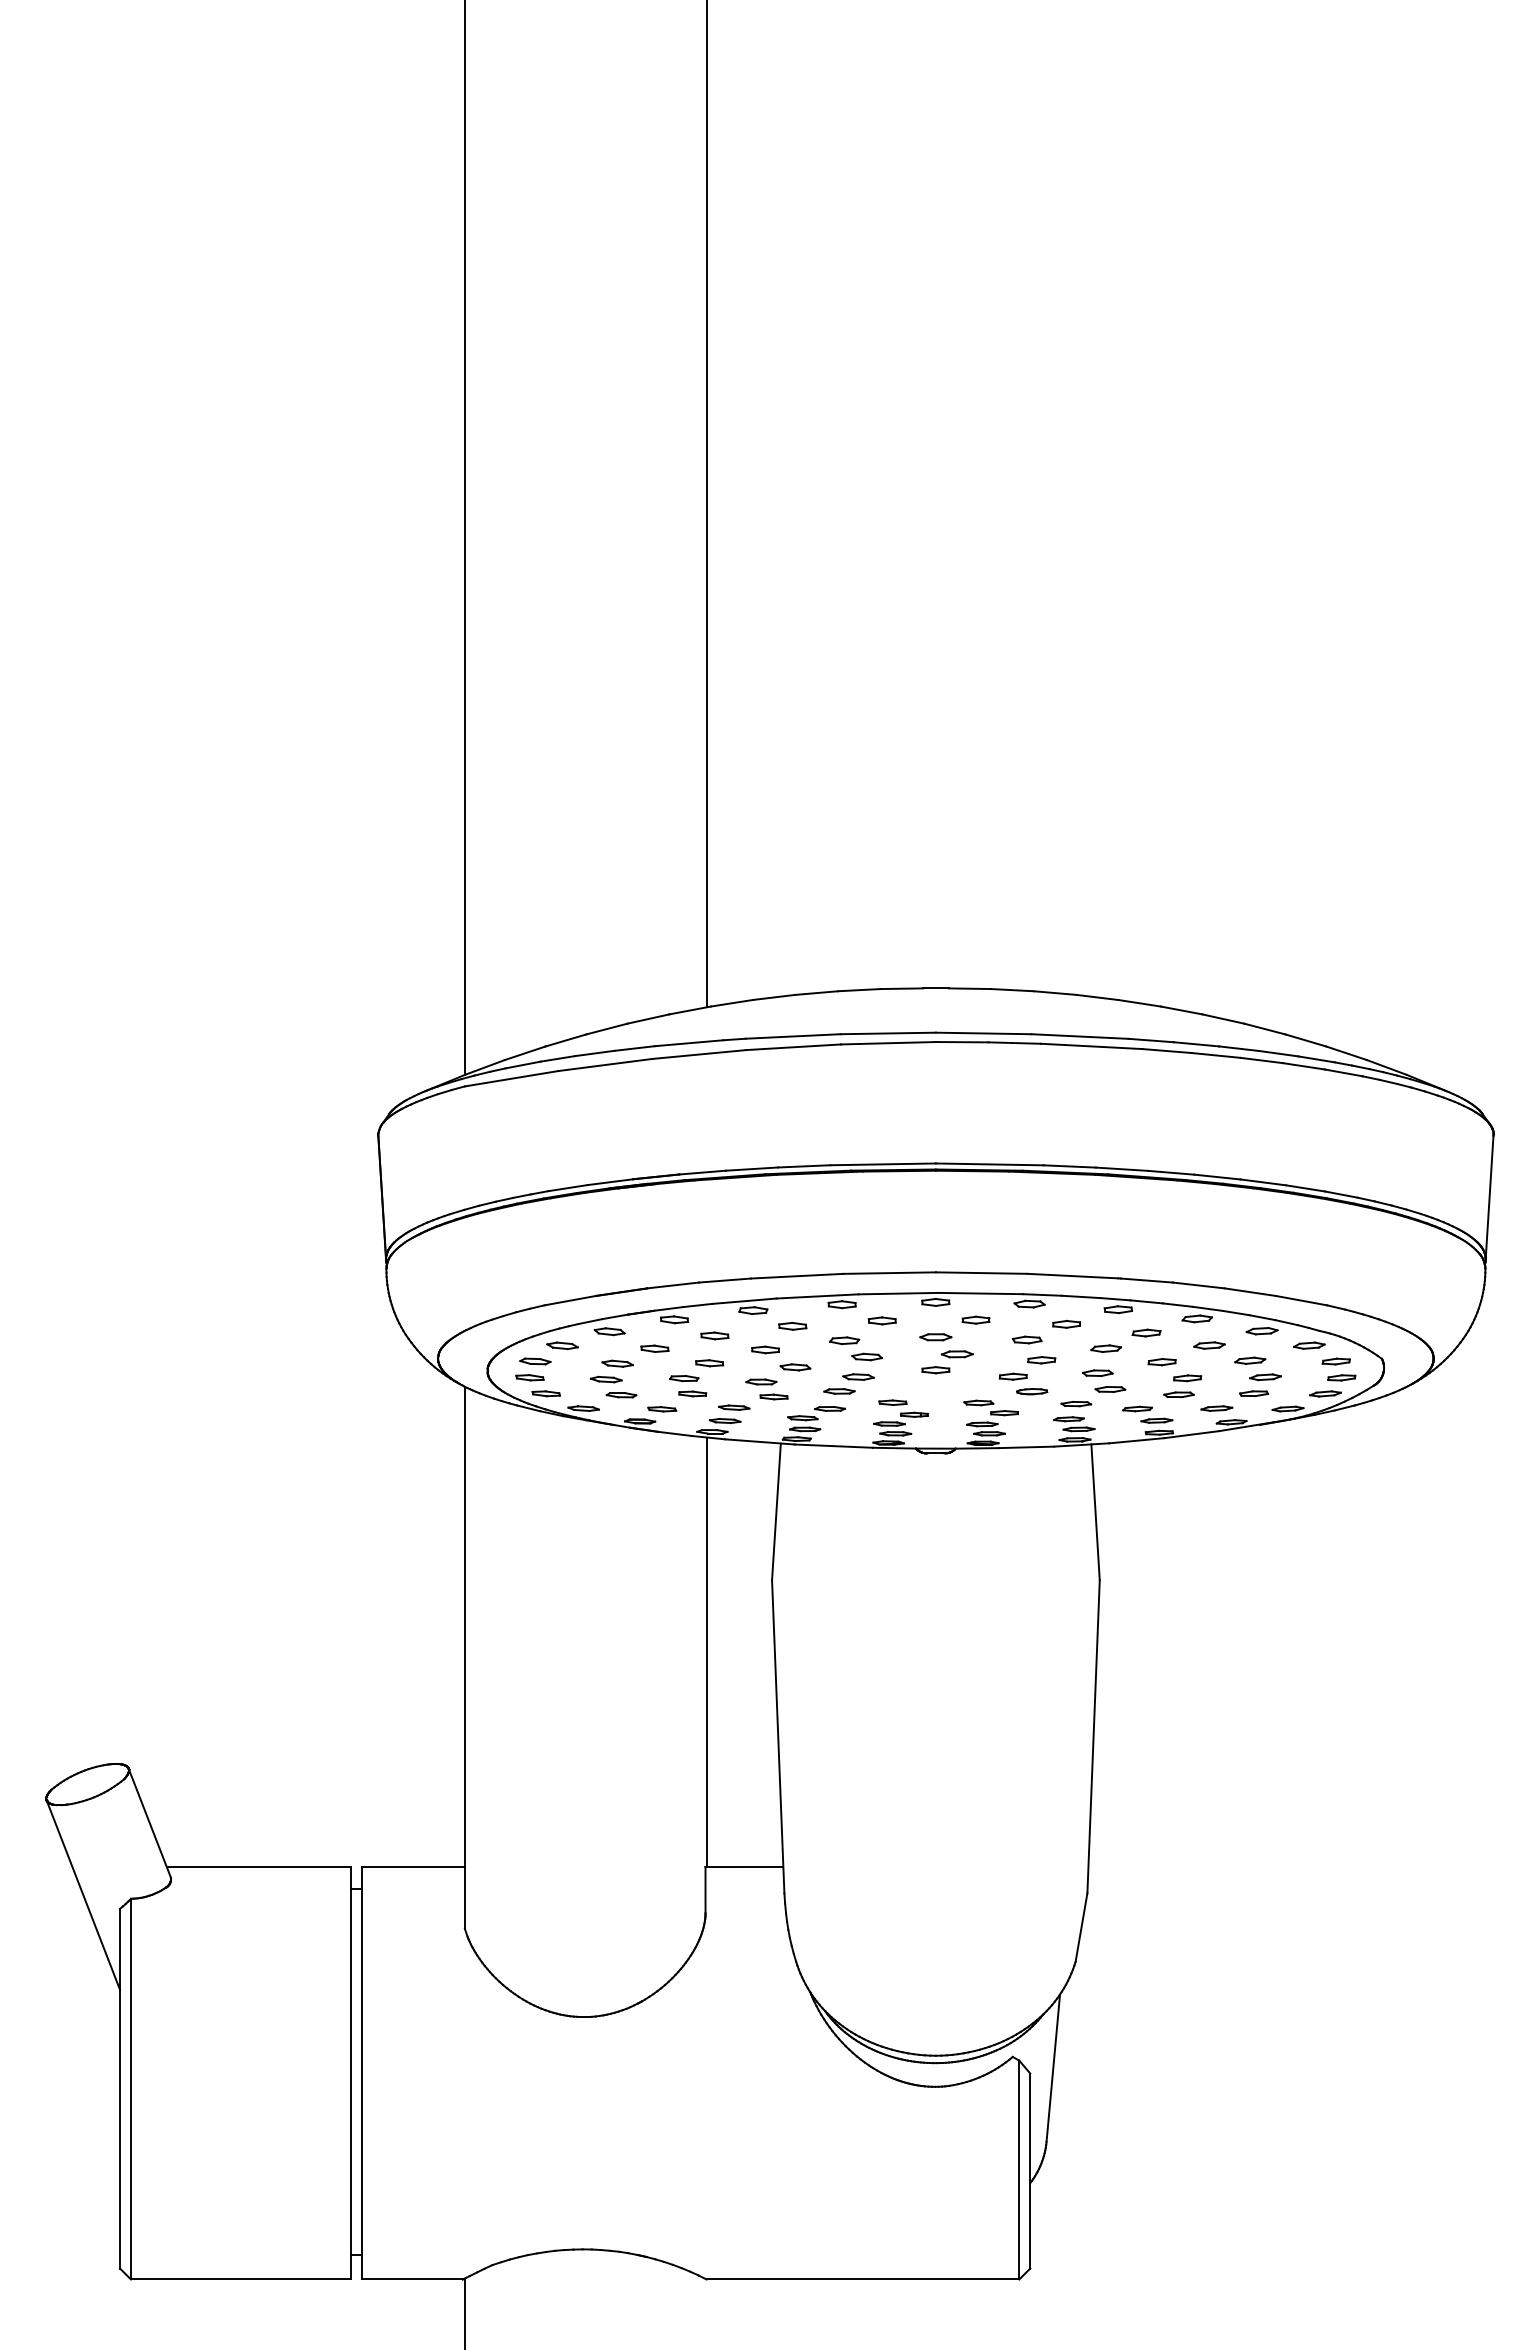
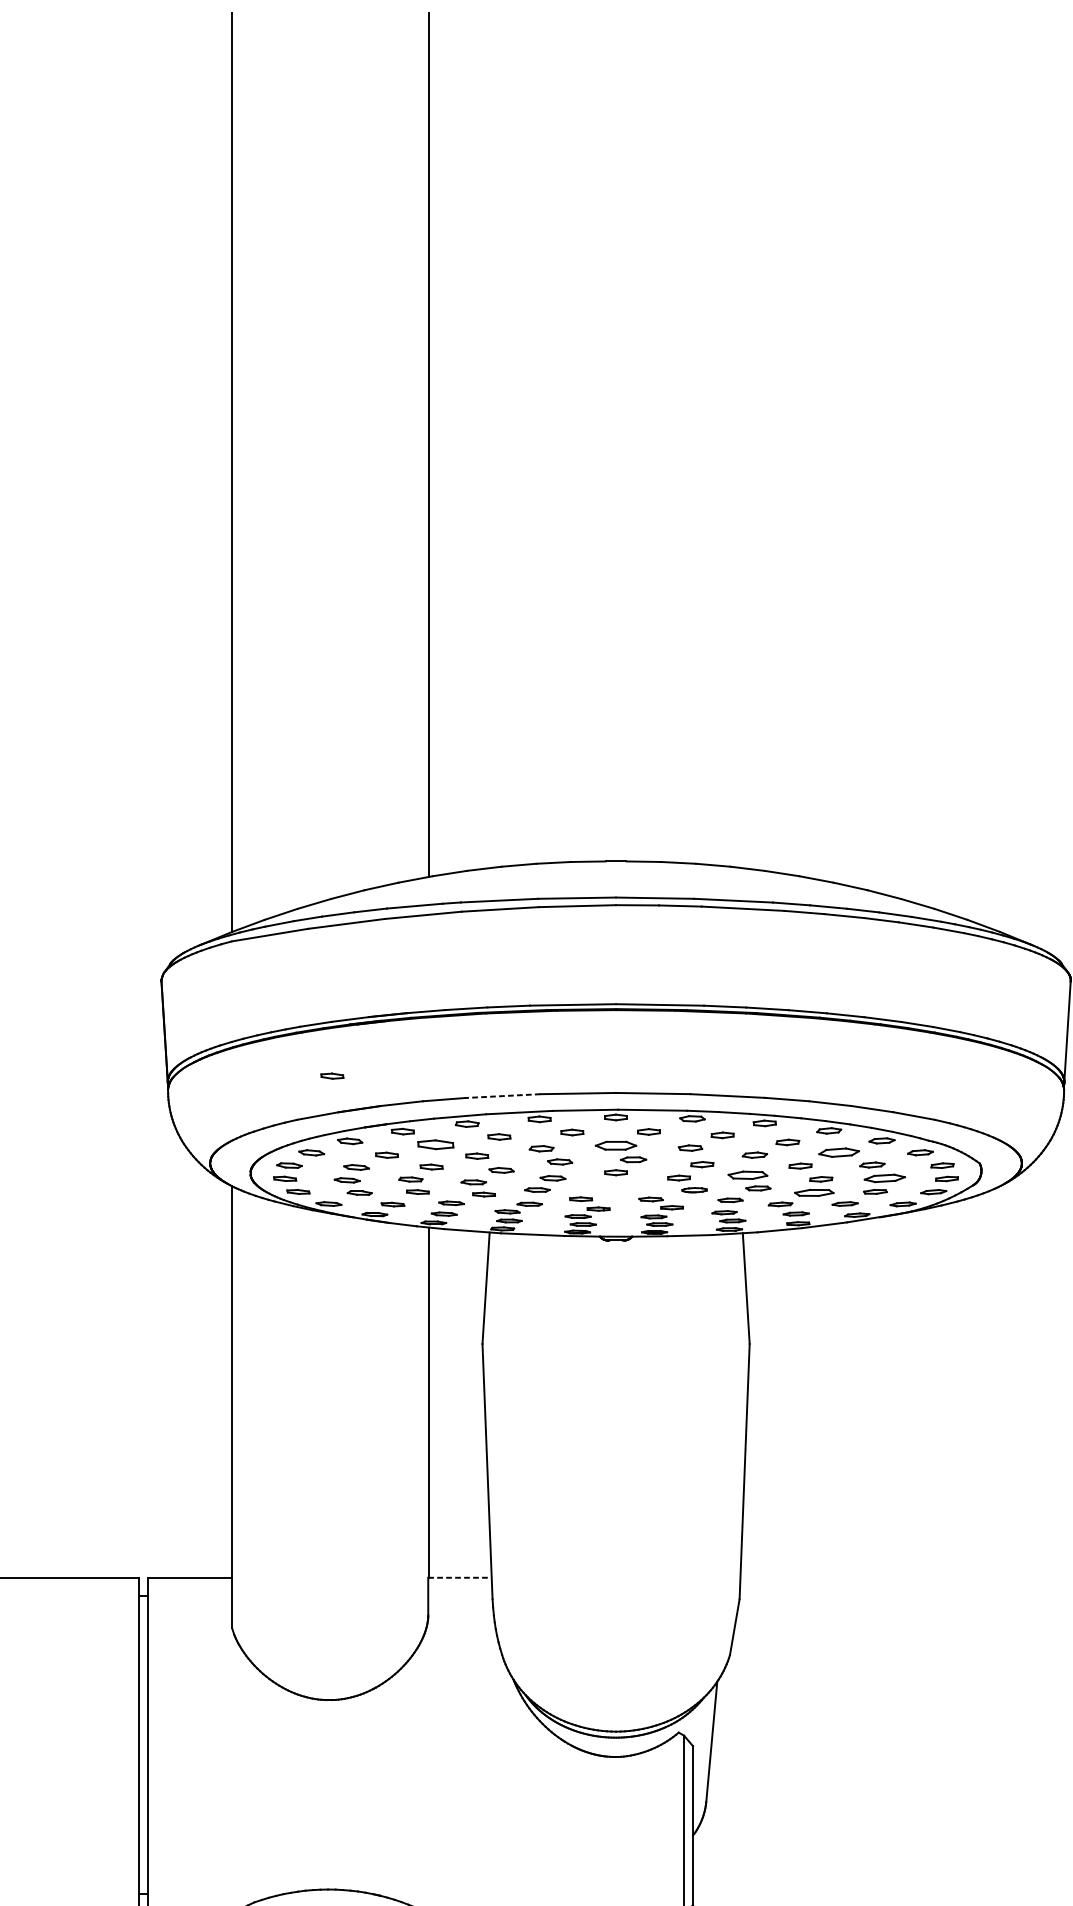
part: (587, 1251) -> (332, 1075), added
line: (796, 1276) -> (502, 1096), solid -> dashed
part: (714, 1335) -> (435, 1144), size x1.6
part: (935, 1337) -> (615, 1146), size x1.6
part: (1209, 1345) -> (839, 1152), size x1.6
part: (1097, 1372) -> (747, 1174), size x1.6
part: (1265, 1377) -> (884, 1178), size x1.6
part: (1178, 1394) -> (813, 1192), size x1.6
line: (744, 1867) -> (460, 1578), solid -> dashed

